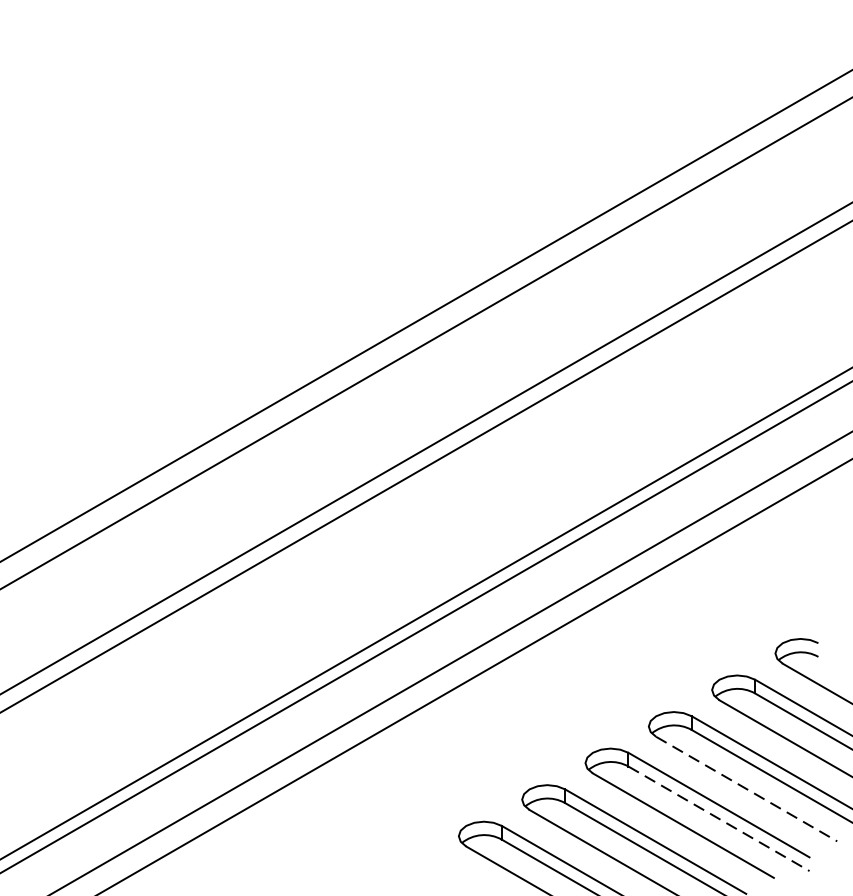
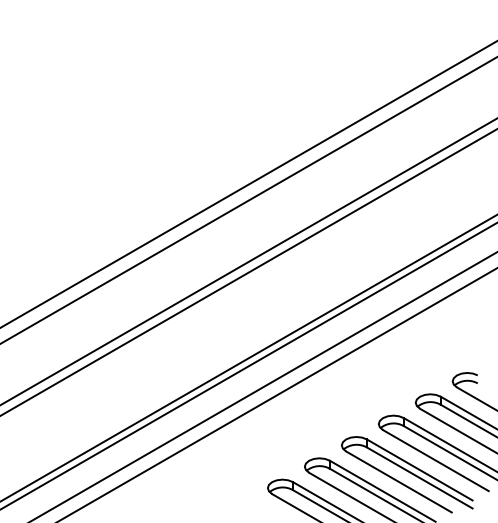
line: (747, 788) -> (436, 460), dashed -> solid
line: (720, 819) -> (420, 478), dashed -> solid

